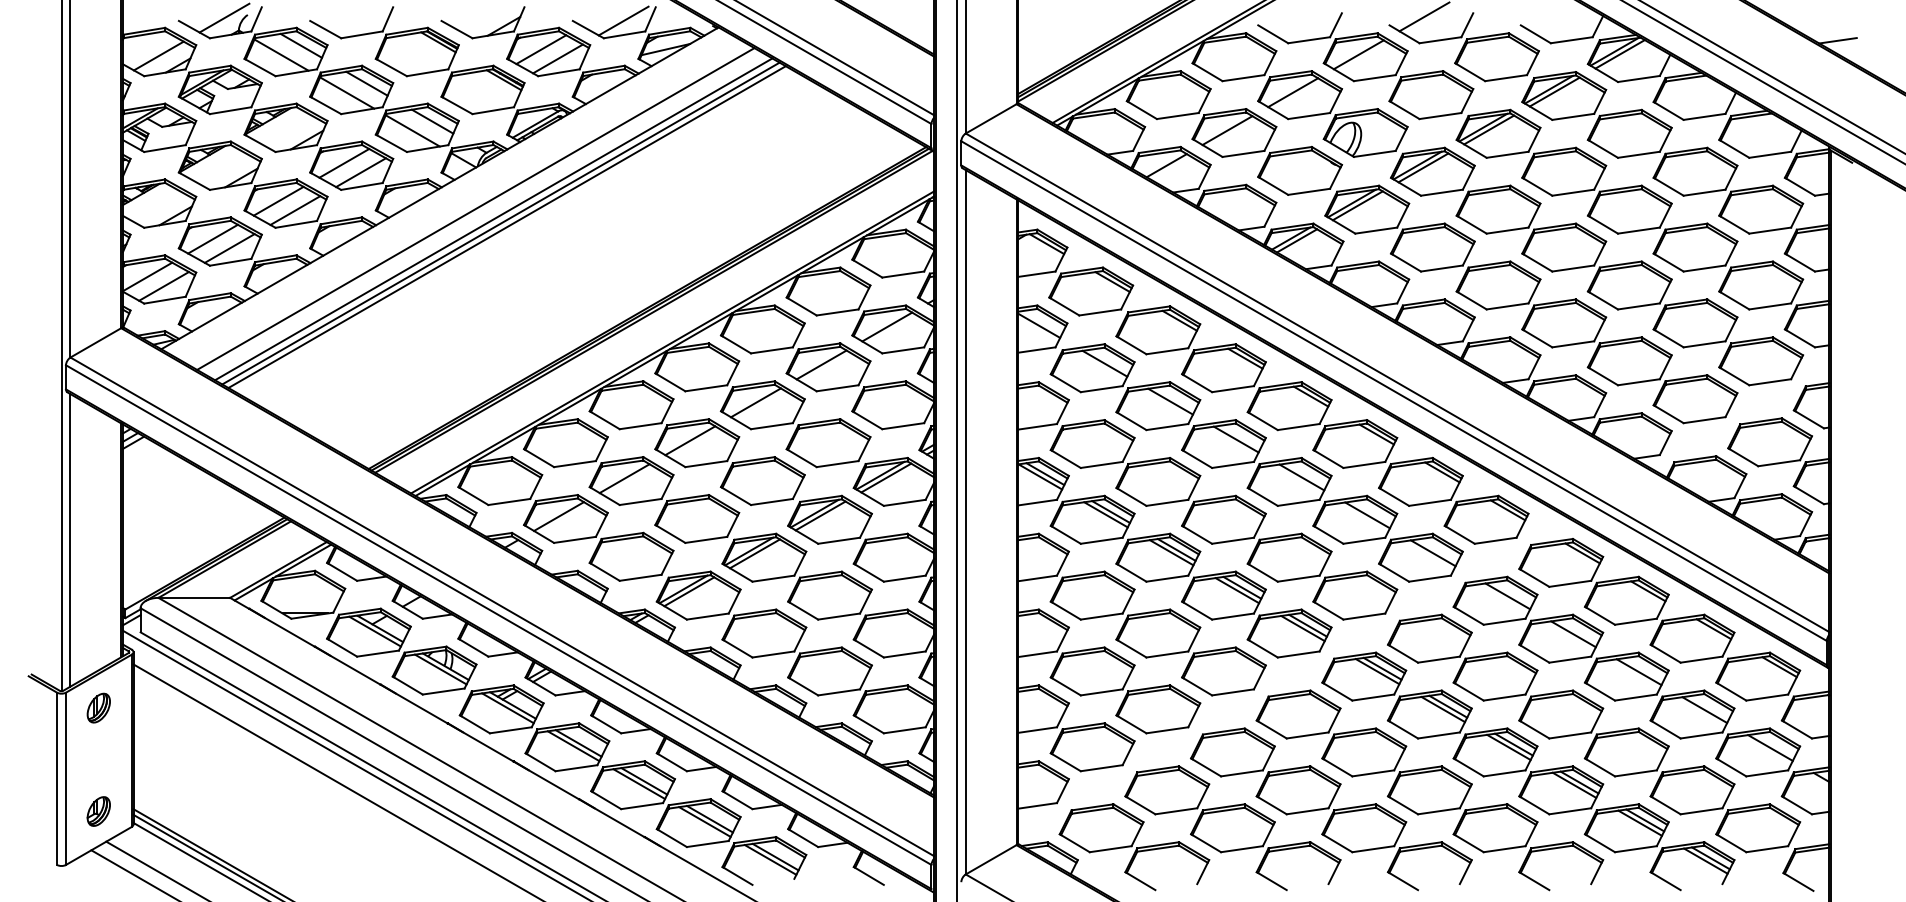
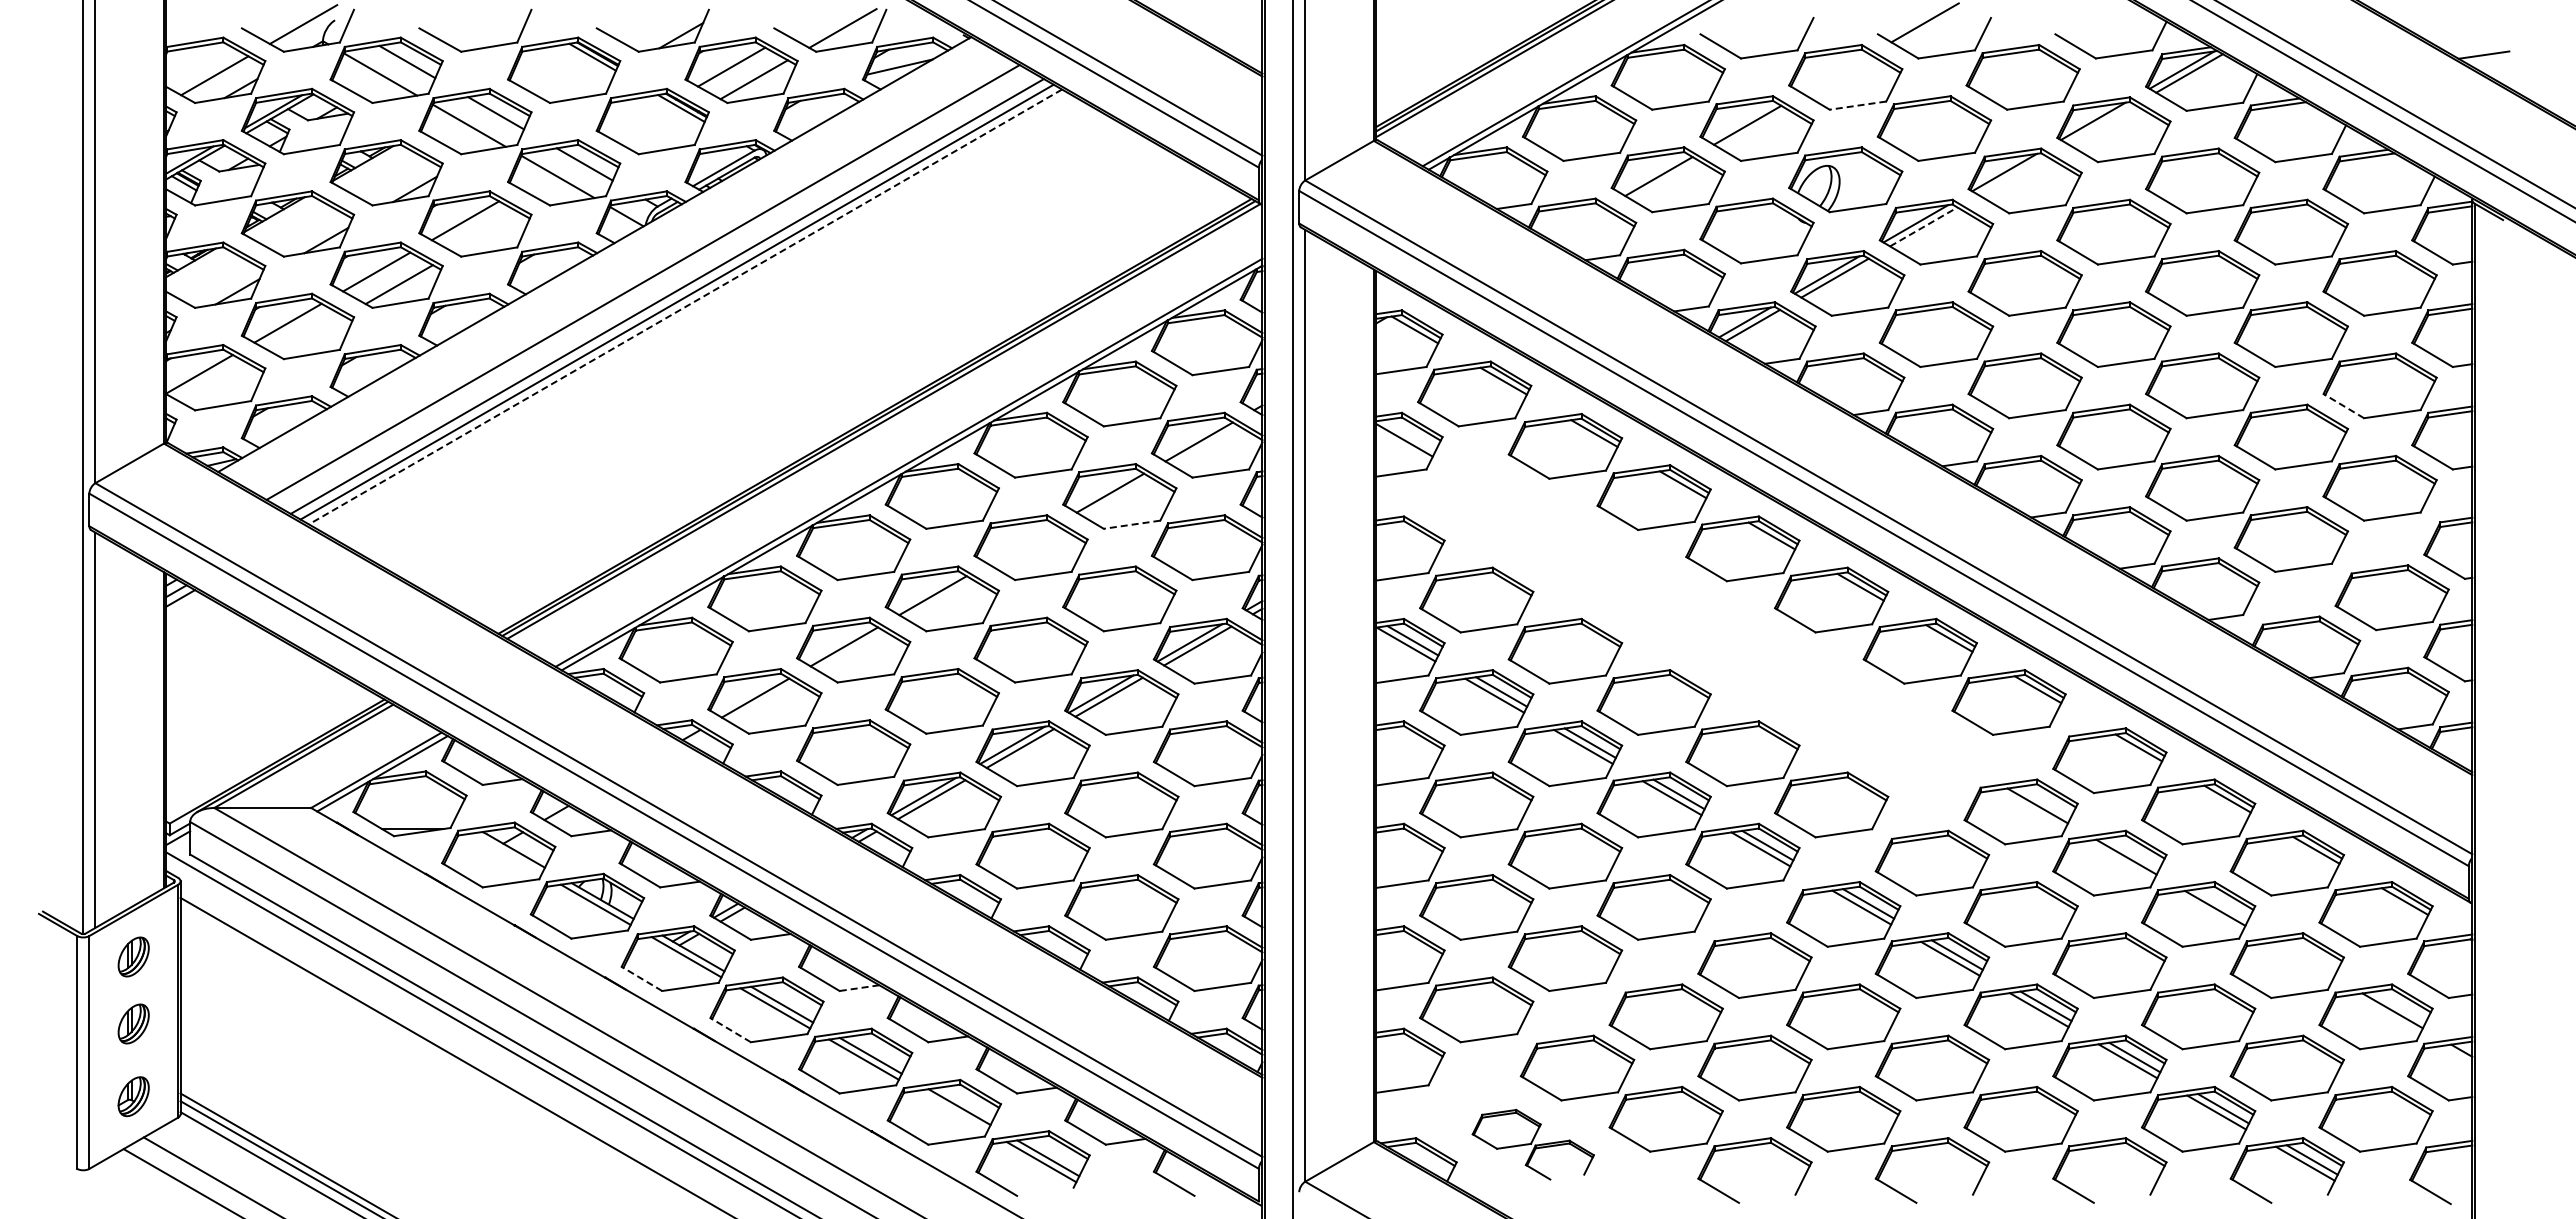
line: (1358, 54) -> (1836, 73), removed
line: (1374, 78) -> (1857, 105), solid -> dashed
line: (1554, 92) -> (2100, 124), removed
line: (1489, 129) -> (2012, 175), removed
line: (1166, 165) -> (1576, 223), removed
line: (1423, 167) -> (1923, 226), solid -> dashed
line: (360, 172) -> (487, 232), removed
line: (507, 226) -> (685, 306), solid -> dashed
line: (229, 248) -> (310, 335), removed
line: (163, 285) -> (221, 386), removed
line: (1734, 300) -> (2343, 406), solid -> dashed
line: (837, 388) -> (1132, 524), solid -> dashed
line: (755, 402) -> (1021, 543), removed
part: (1256, 462) -> (1698, 625), removed
line: (375, 631) -> (507, 853), removed
line: (1704, 710) -> (2303, 959), removed
line: (474, 724) -> (641, 978), solid -> dashed
line: (635, 731) -> (859, 988), solid -> dashed
part: (98, 757) -> (133, 1023), added
line: (540, 762) -> (730, 1030), solid -> dashed
line: (704, 821) -> (952, 1110), removed
part: (1134, 846) -> (1533, 1144), size x0.6

